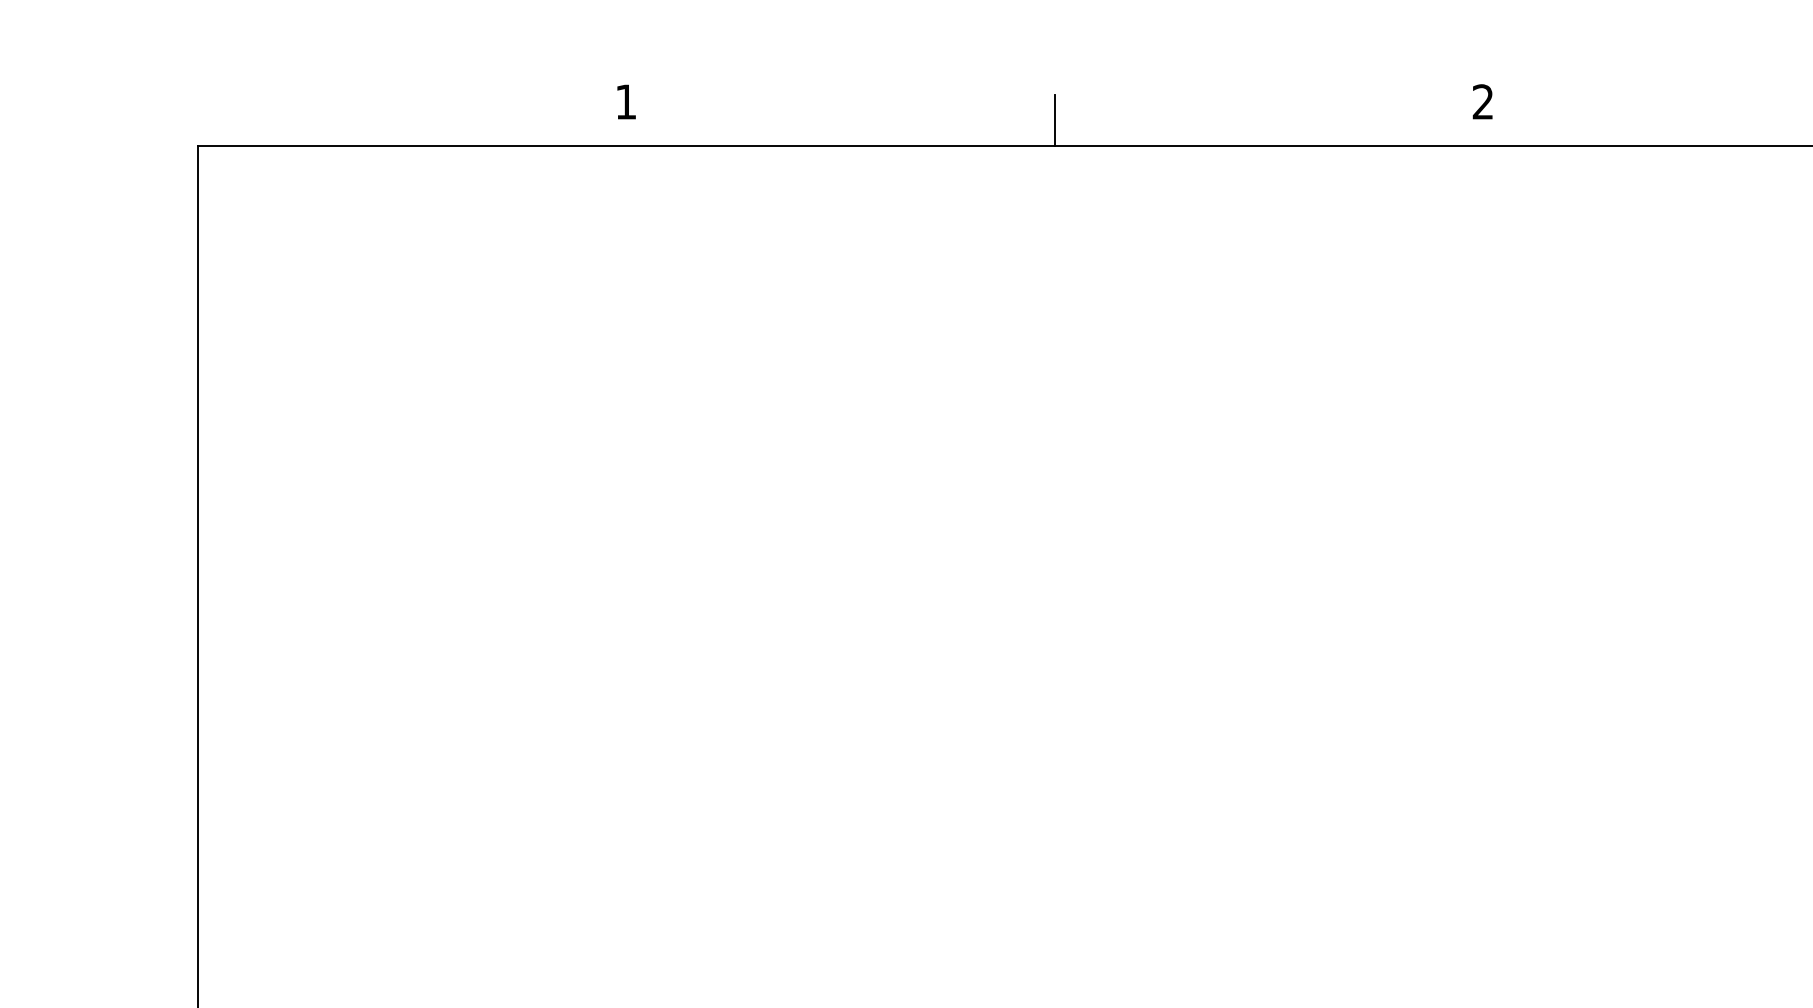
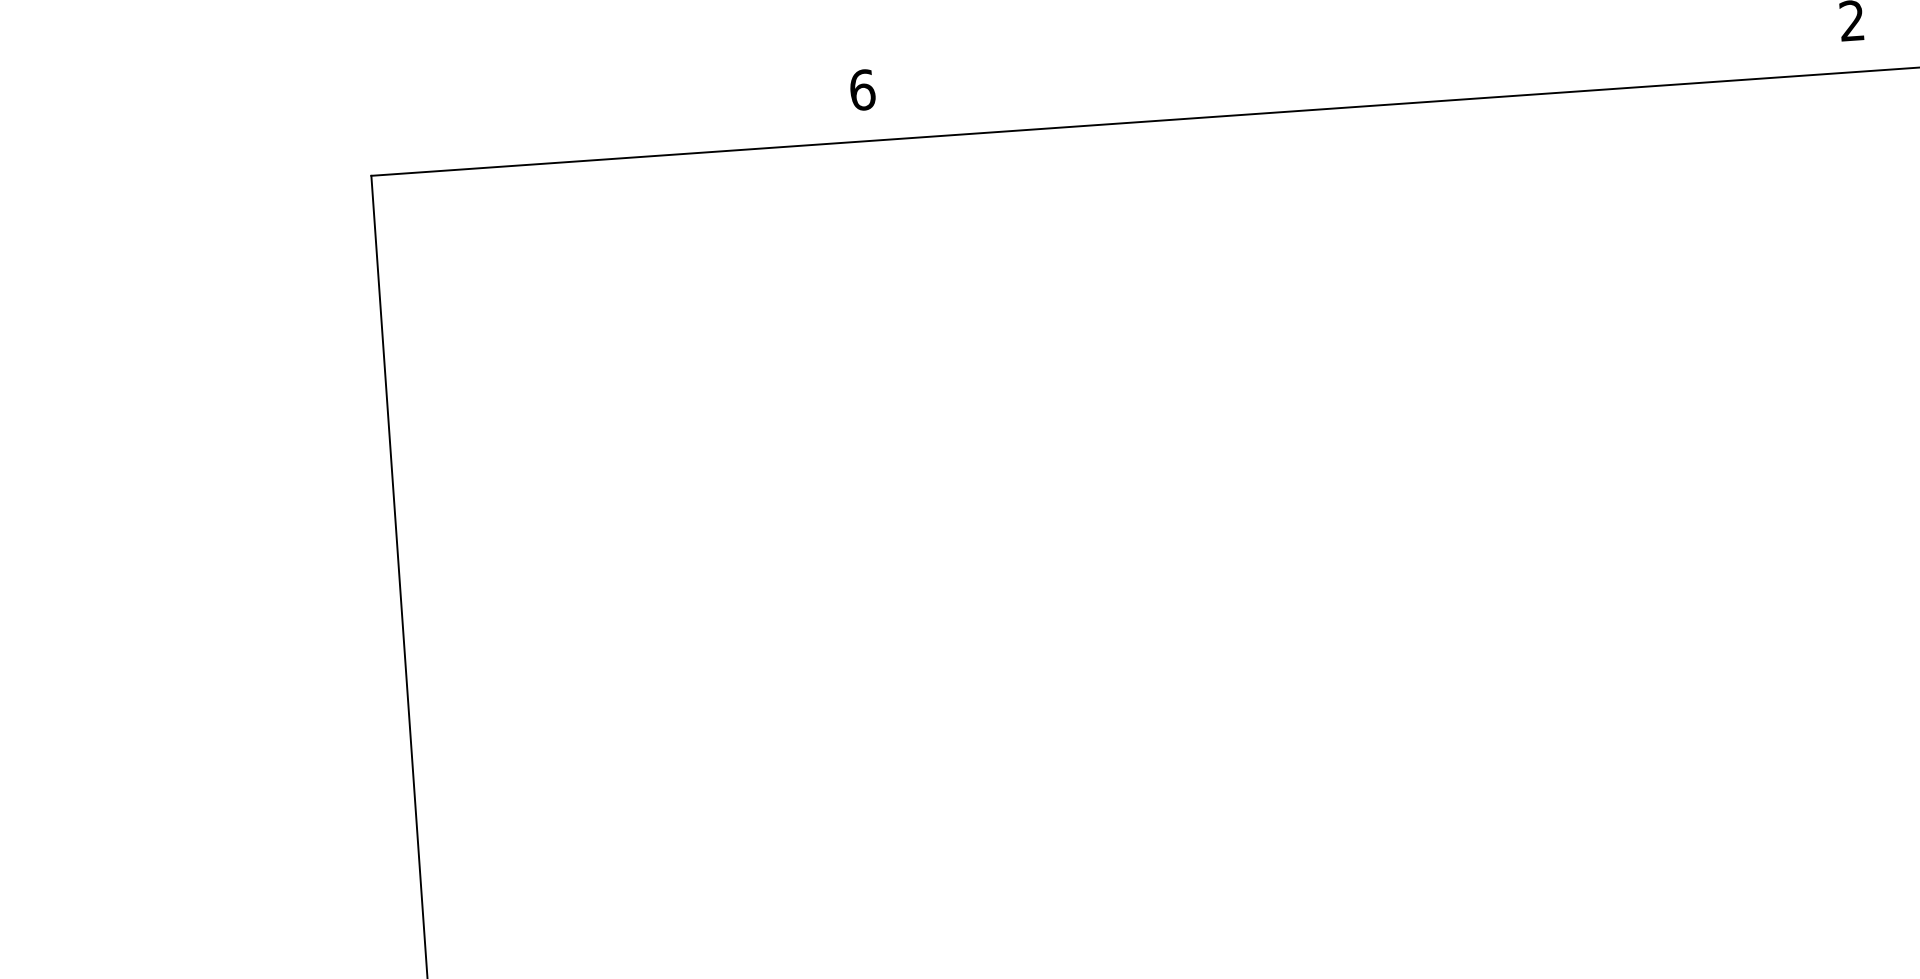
text: (626, 101) -> (862, 89), 1 -> 6
line: (1054, 120) -> (1358, 76), removed

